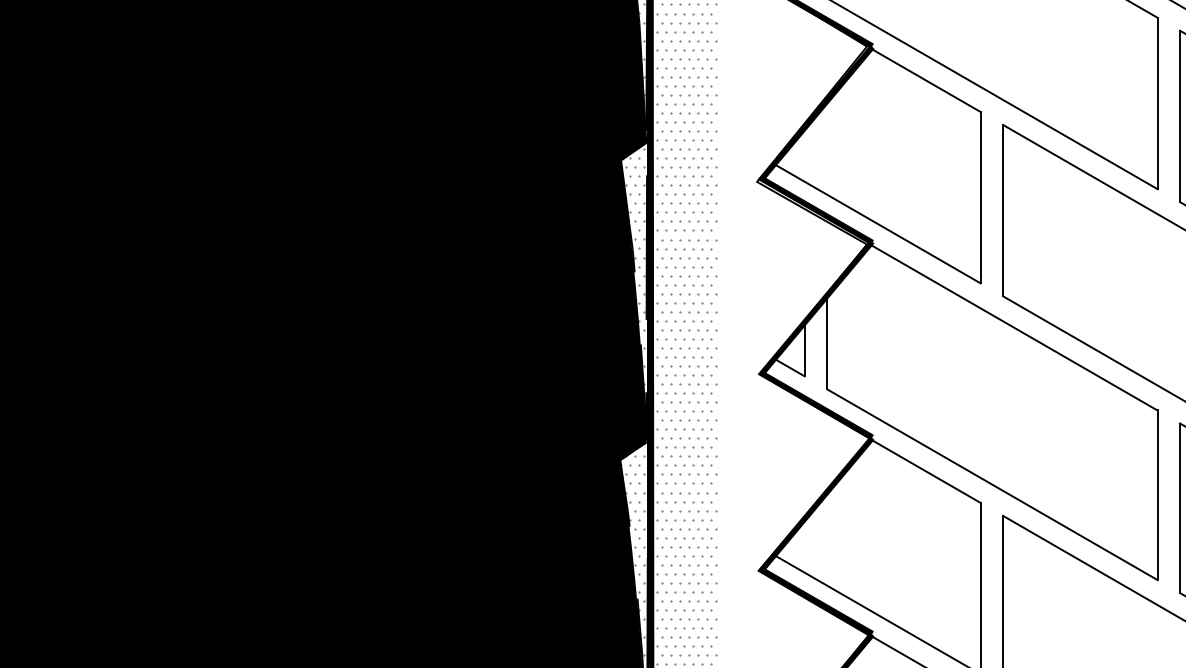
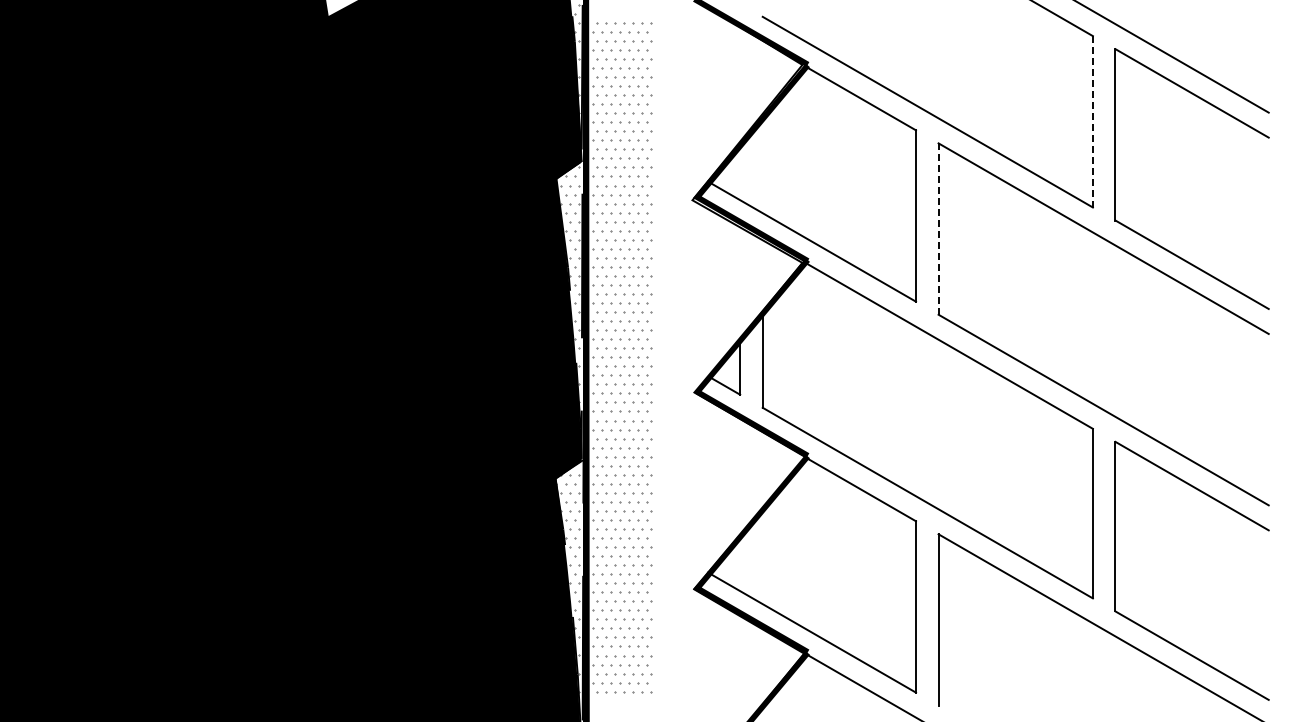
line: (1157, 103) -> (1092, 121), solid -> dashed
line: (1003, 211) -> (938, 229), solid -> dashed

